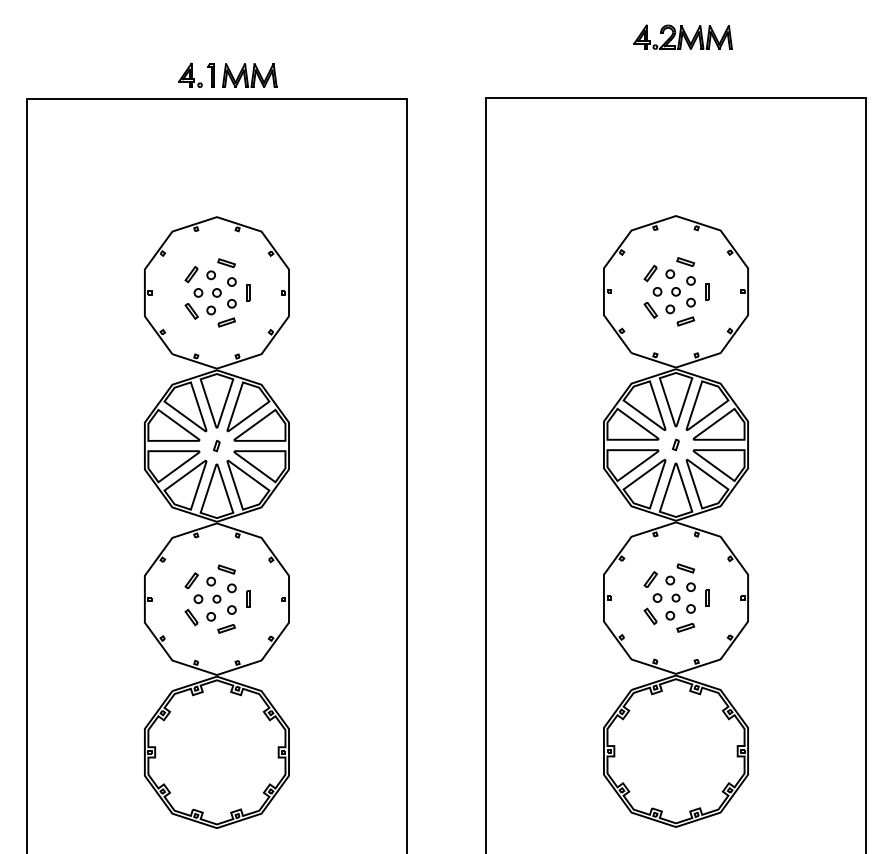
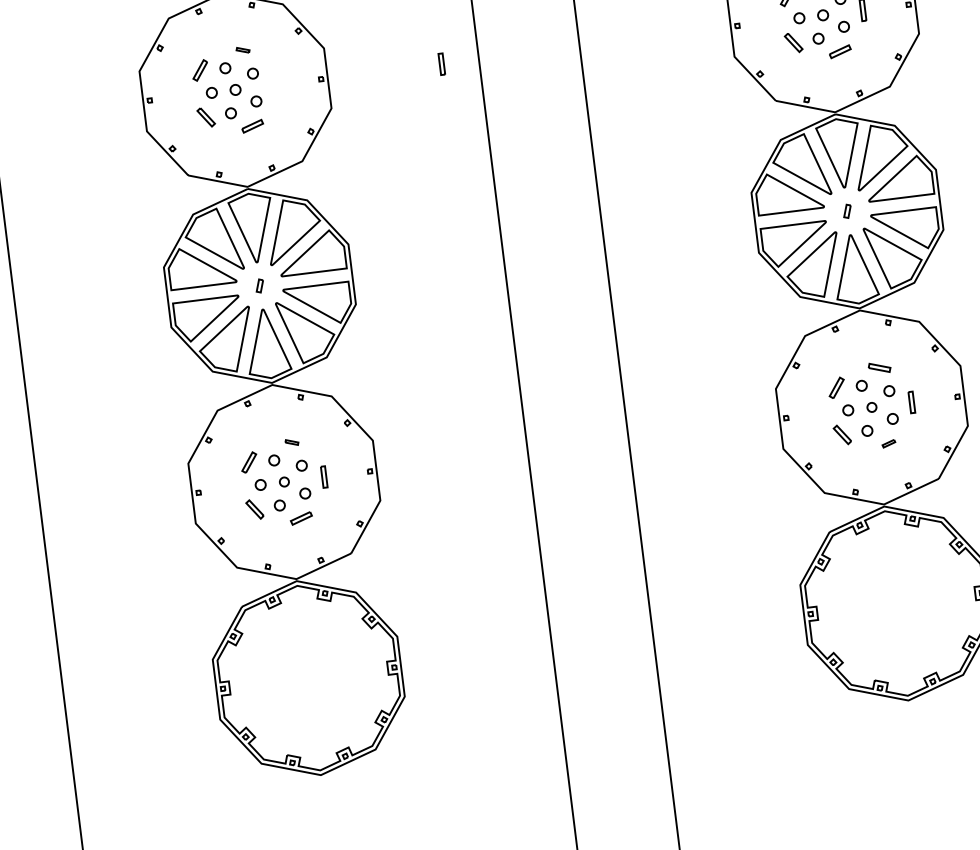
part: (226, 262) -> (242, 49), size x0.6
part: (248, 292) -> (442, 63), moved
part: (226, 569) -> (291, 442), size x0.6
part: (685, 627) -> (888, 443), size x0.6

